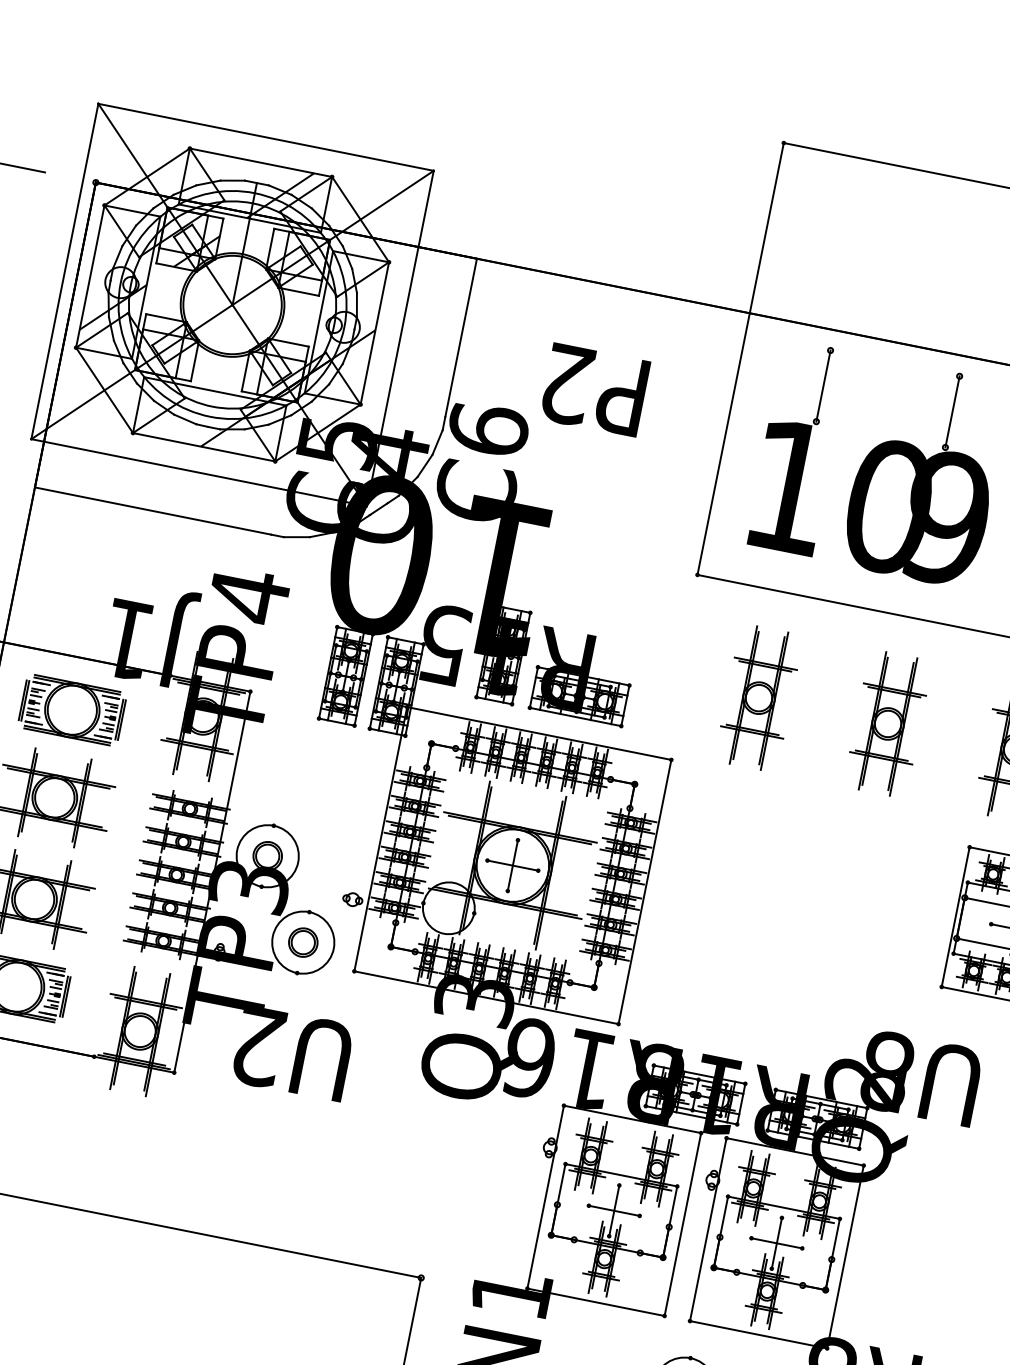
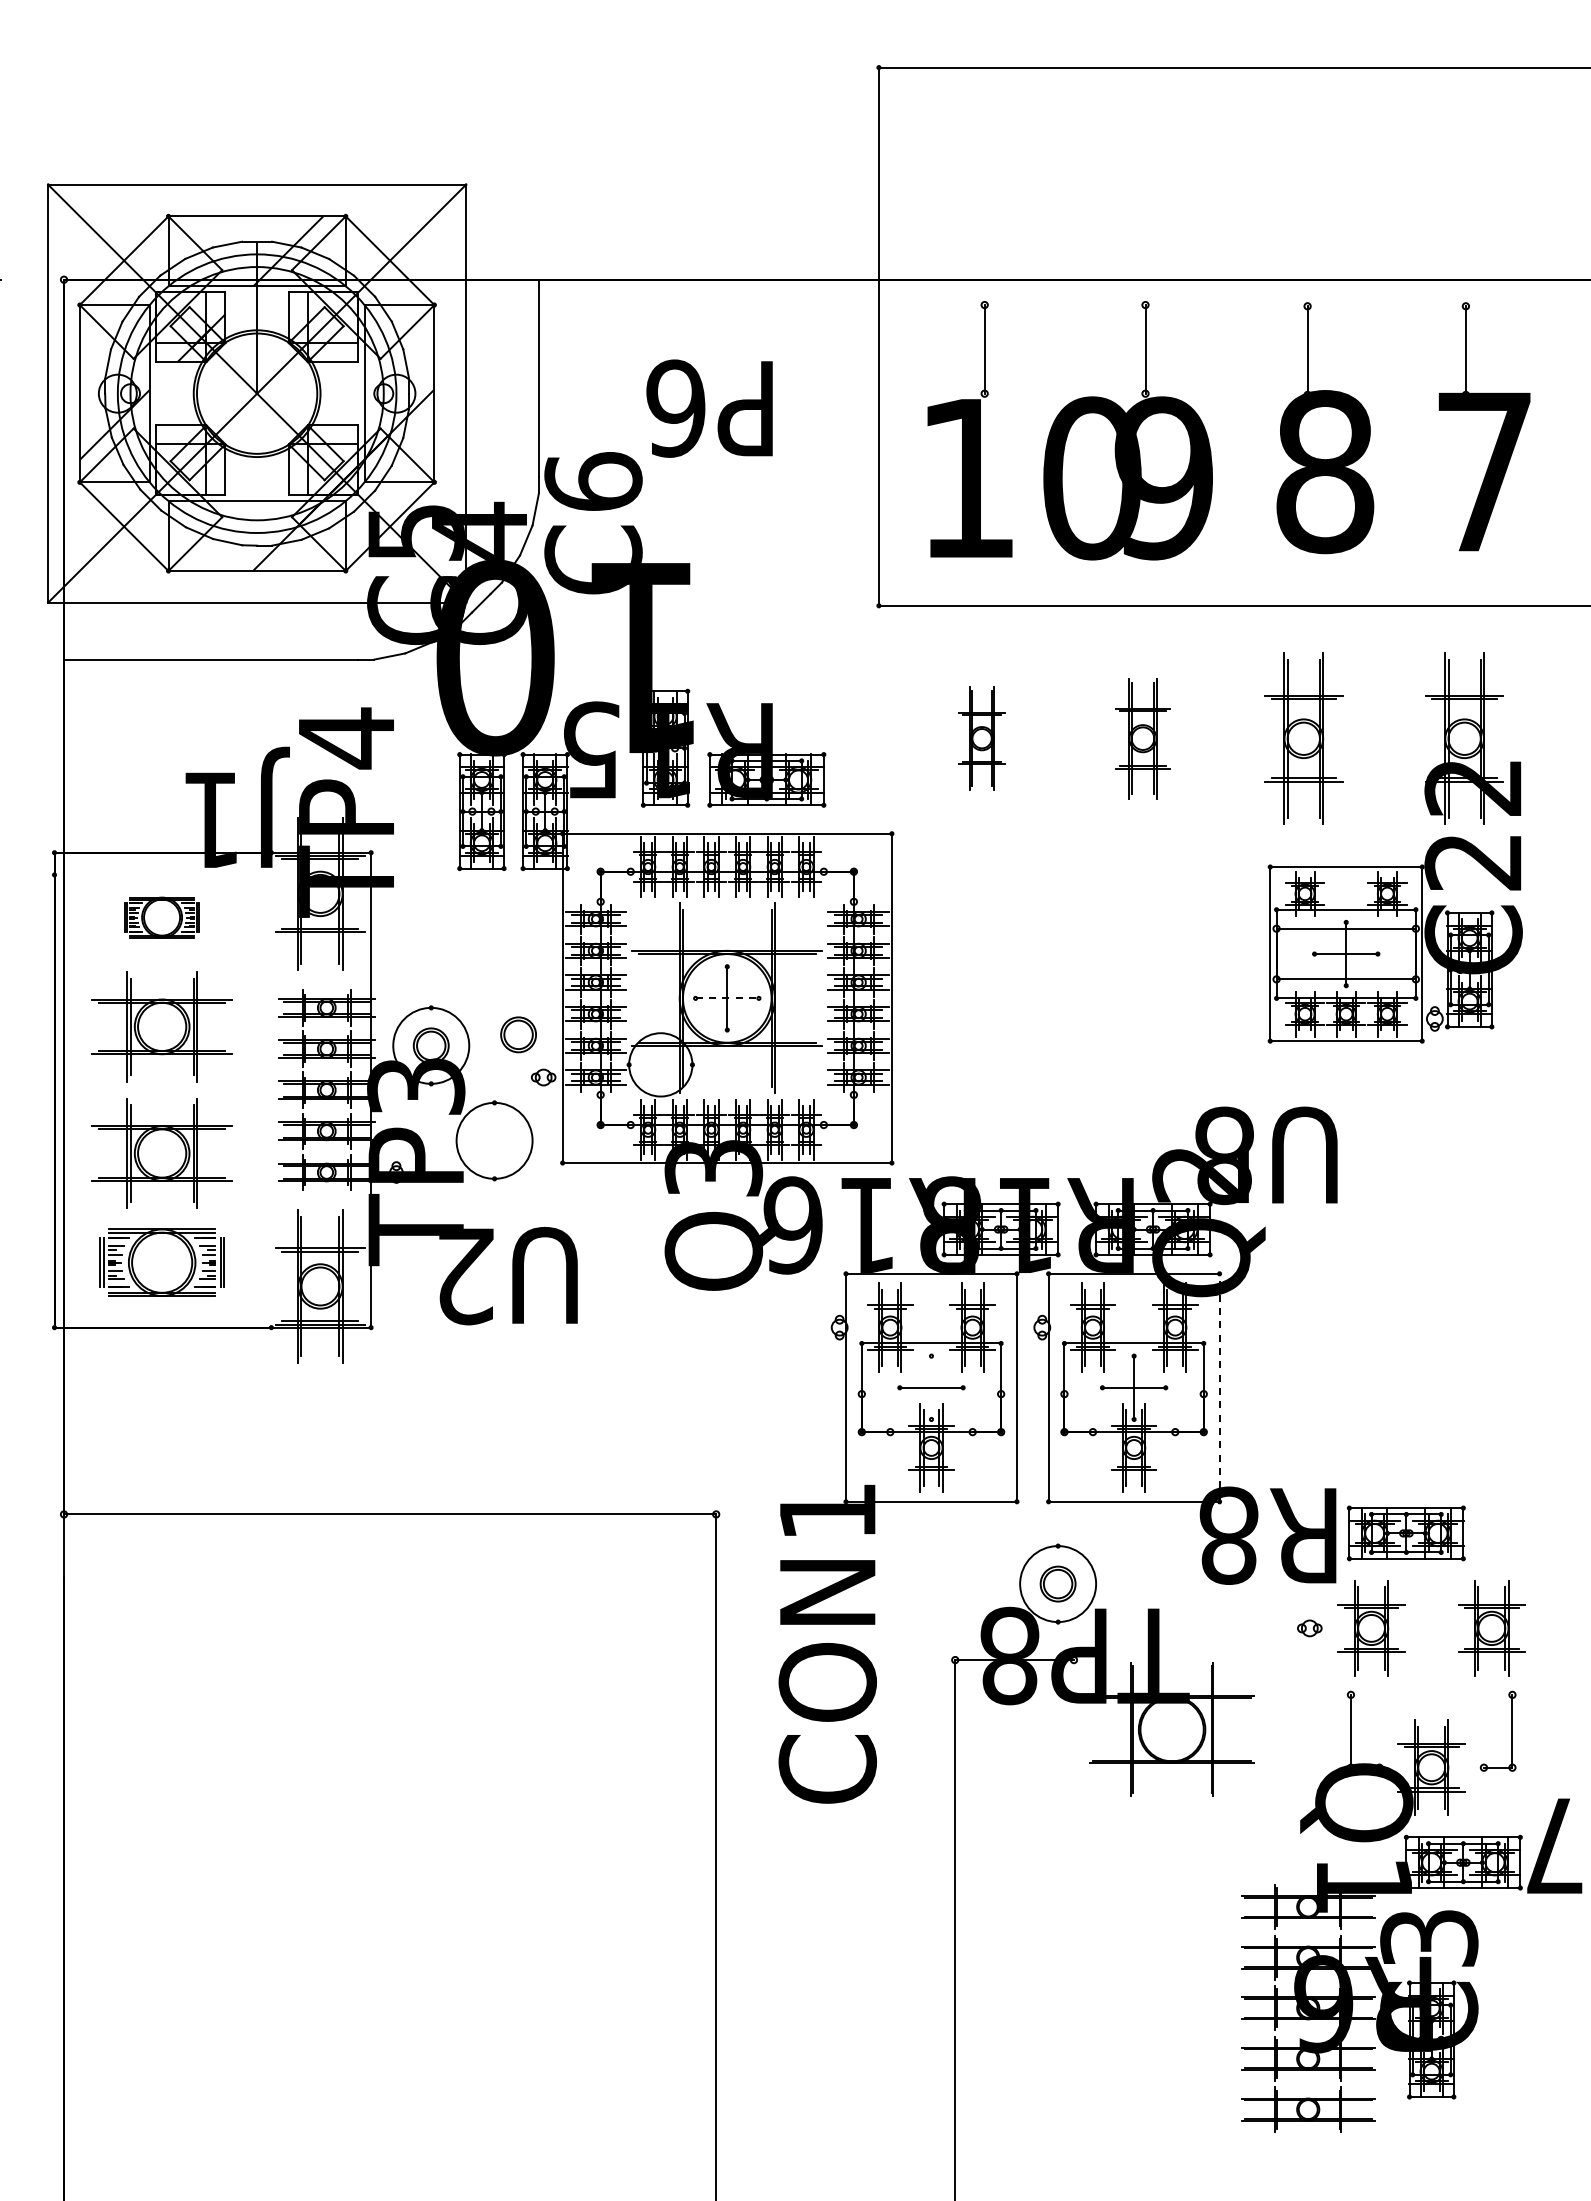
text: (565, 383) -> (675, 408), P2 -> P6
part: (758, 697) -> (981, 738), size x0.6
part: (71, 709) -> (161, 917), size x0.6
part: (887, 723) -> (1142, 738), size x0.7
line: (513, 865) -> (727, 998), solid -> dashed
part: (303, 942) -> (518, 1034), moved
line: (614, 1210) -> (931, 1387), removed
line: (845, 1256) -> (1219, 1387), solid -> dashed

